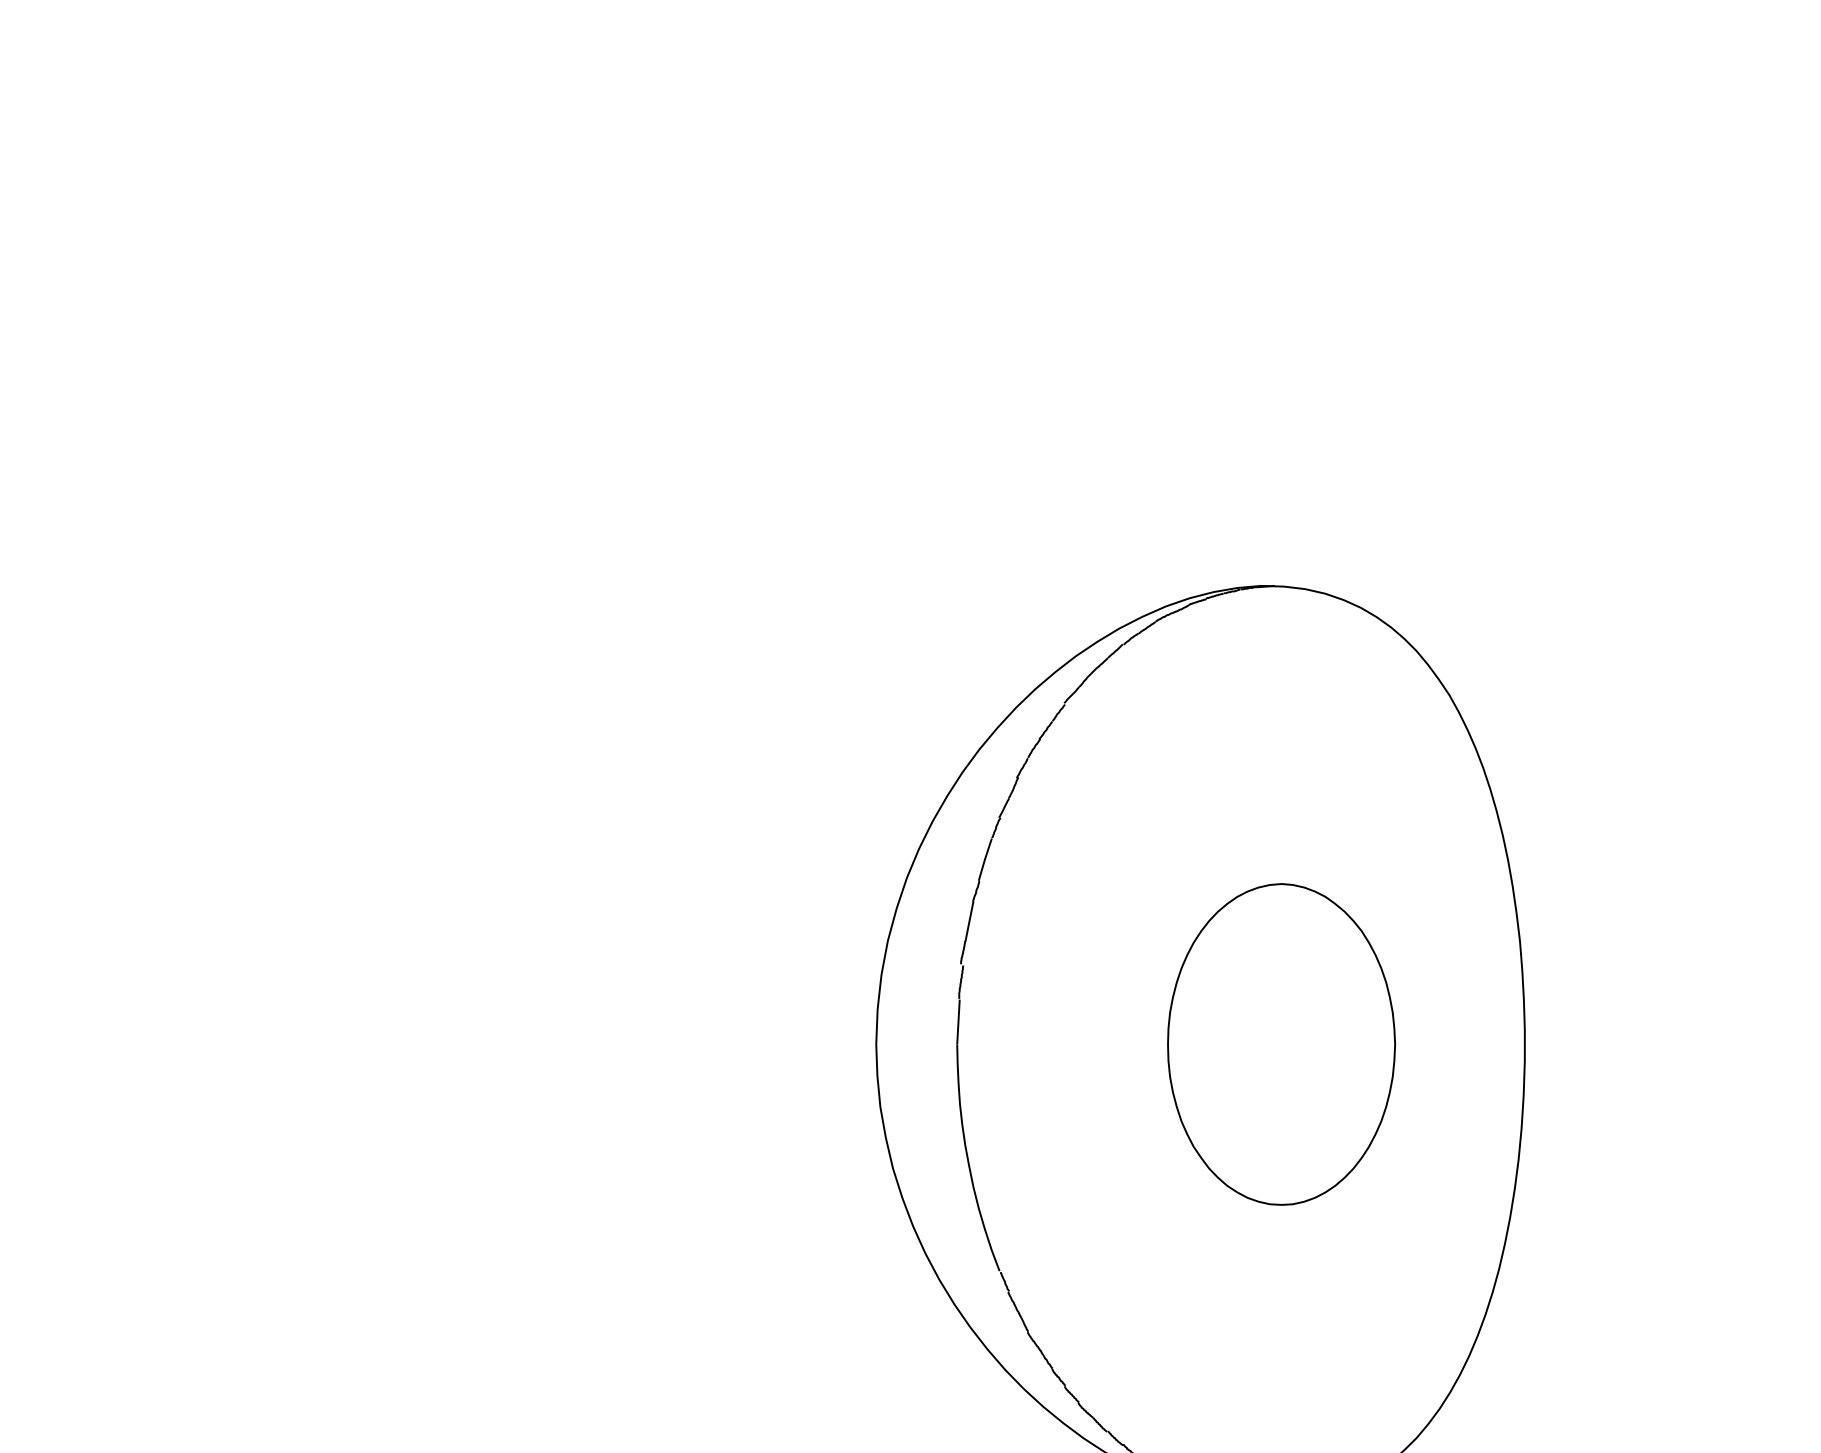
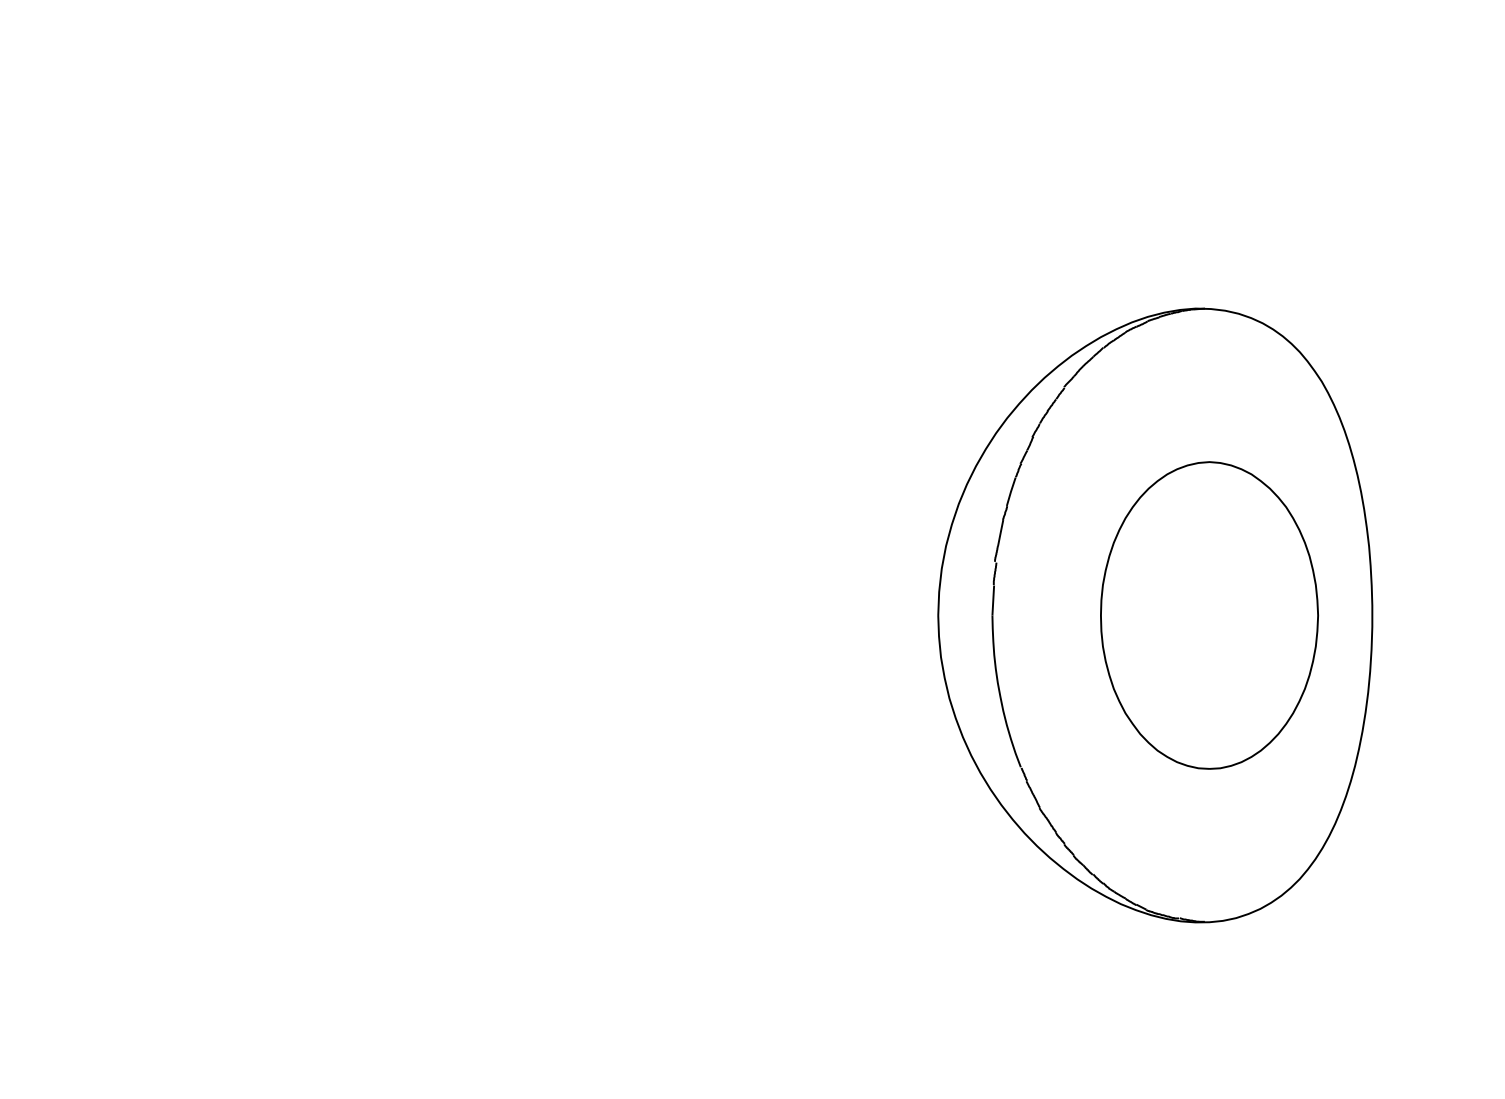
part: (1281, 1044) -> (1209, 615), size x1.43

